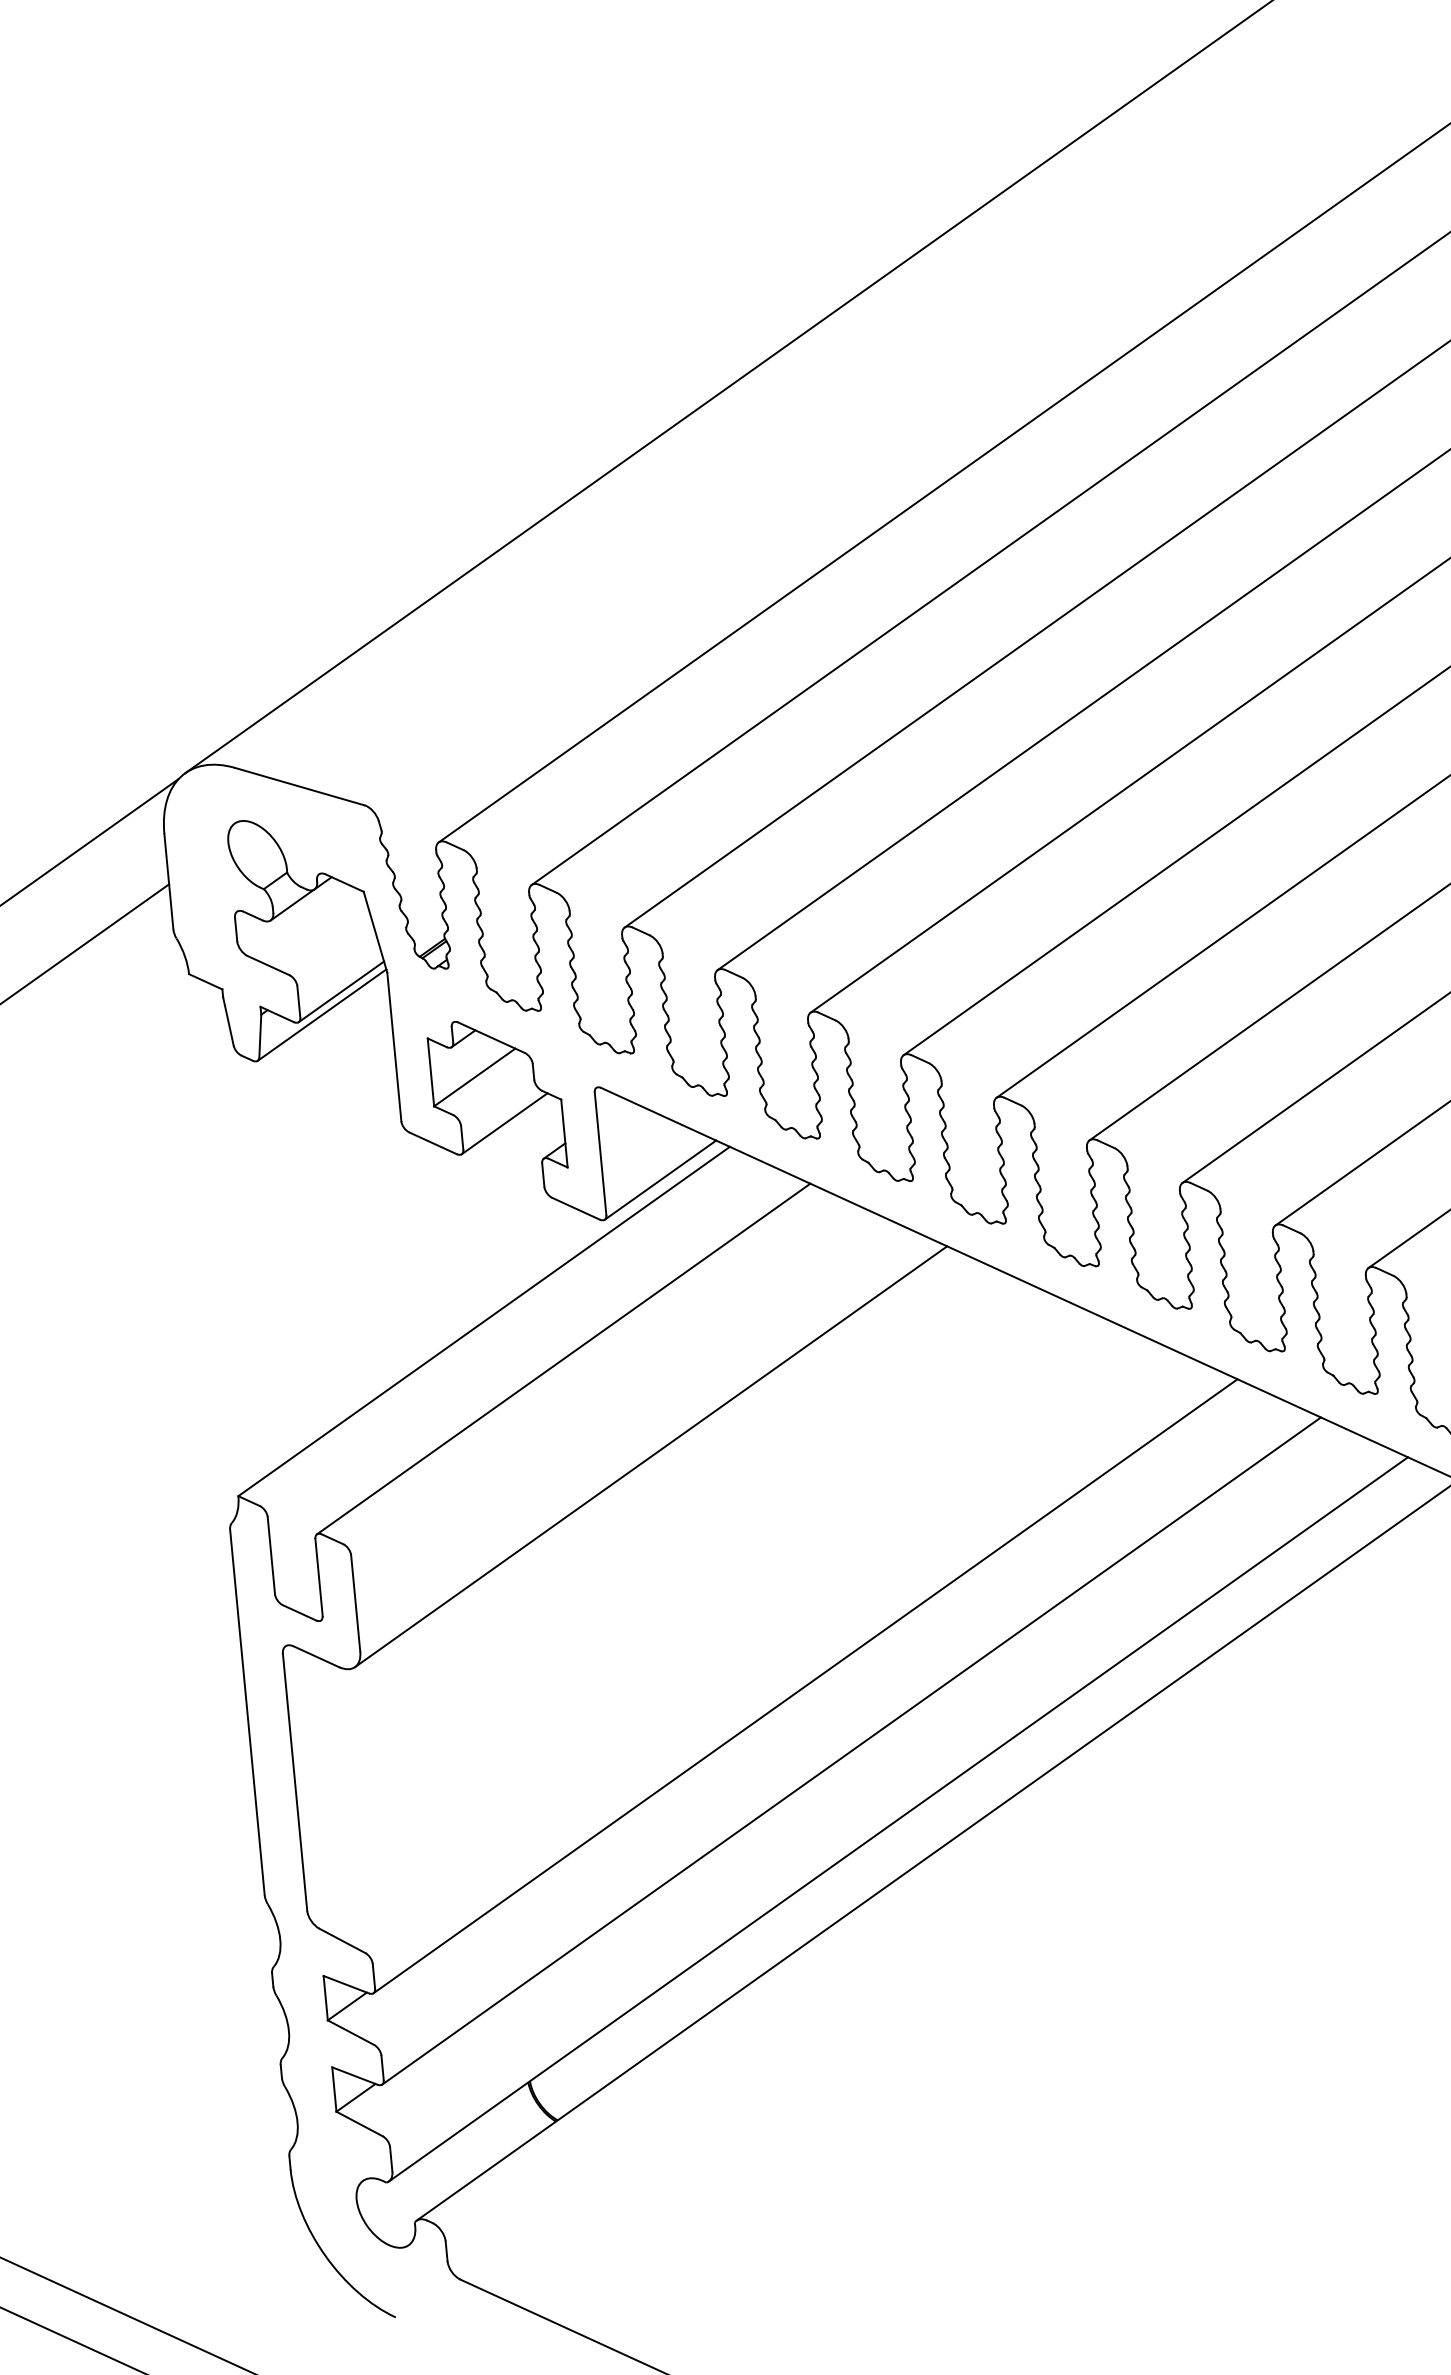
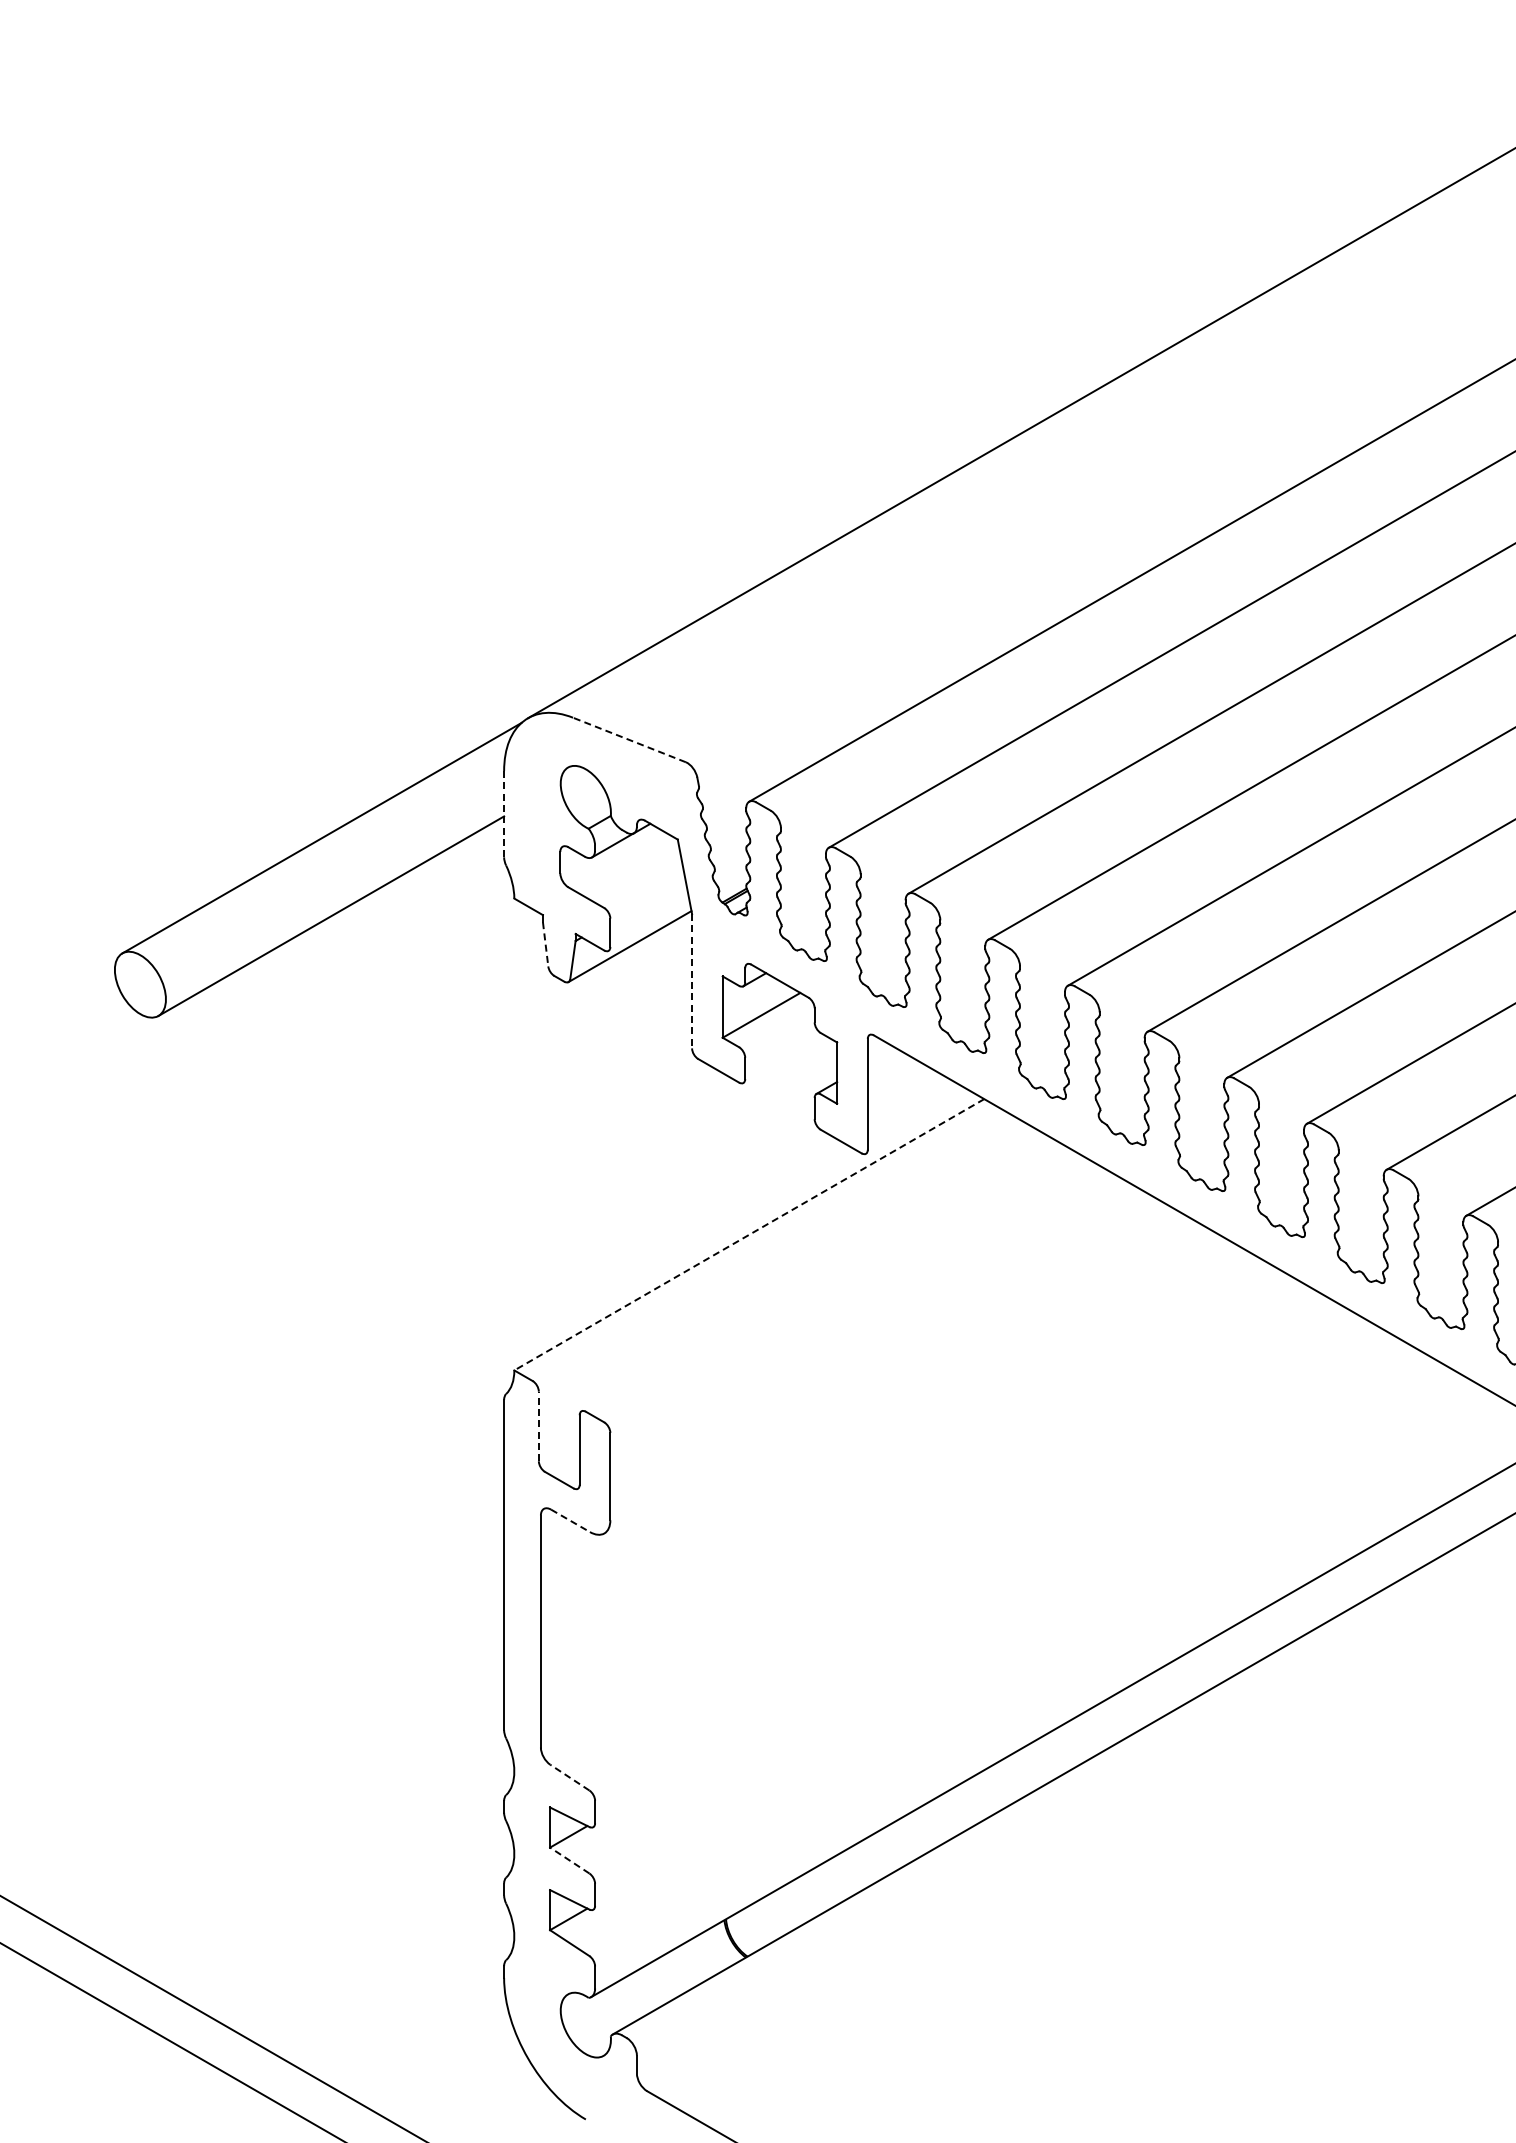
line: (299, 786) -> (629, 739), solid -> dashed
line: (169, 882) -> (504, 814), solid -> dashed
line: (341, 990) -> (649, 926), removed
line: (228, 1021) -> (545, 944), solid -> dashed
line: (394, 1047) -> (692, 981), solid -> dashed
line: (504, 1123) -> (784, 1059), removed
line: (660, 1179) -> (919, 1122), removed
line: (483, 1322) -> (748, 1235), solid -> dashed
line: (563, 1358) -> (817, 1274), removed
line: (651, 1456) -> (887, 1369), removed
line: (270, 1555) -> (538, 1426), solid -> dashed
line: (316, 1657) -> (570, 1521), solid -> dashed
line: (805, 1685) -> (1006, 1588), removed
line: (850, 1750) -> (1041, 1650), removed
line: (341, 1940) -> (569, 1777), solid -> dashed
line: (350, 2032) -> (569, 1860), solid -> dashed

